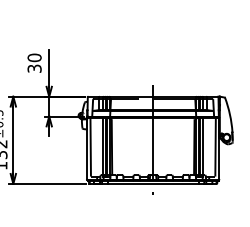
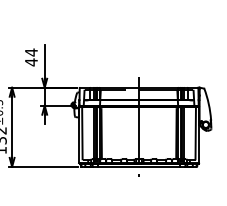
text: (34, 63) -> (31, 57), 30 -> 44

